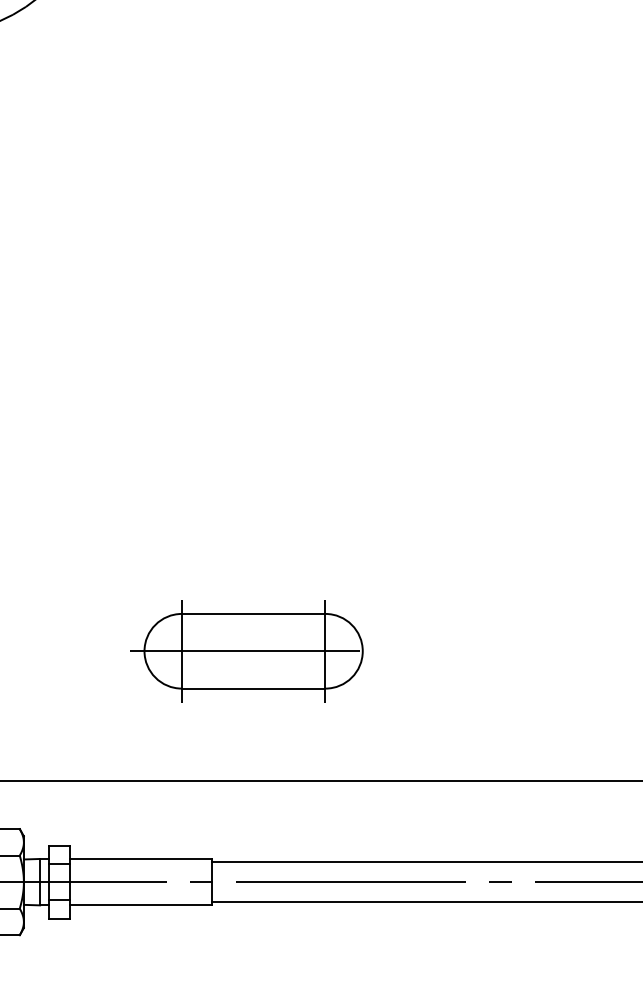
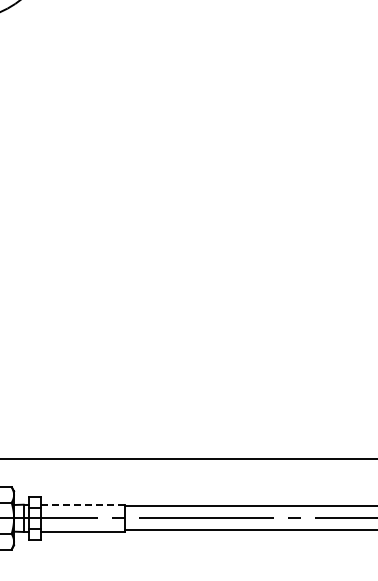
part: (247, 651) -> (145, 382), removed
line: (141, 858) -> (83, 504), solid -> dashed

